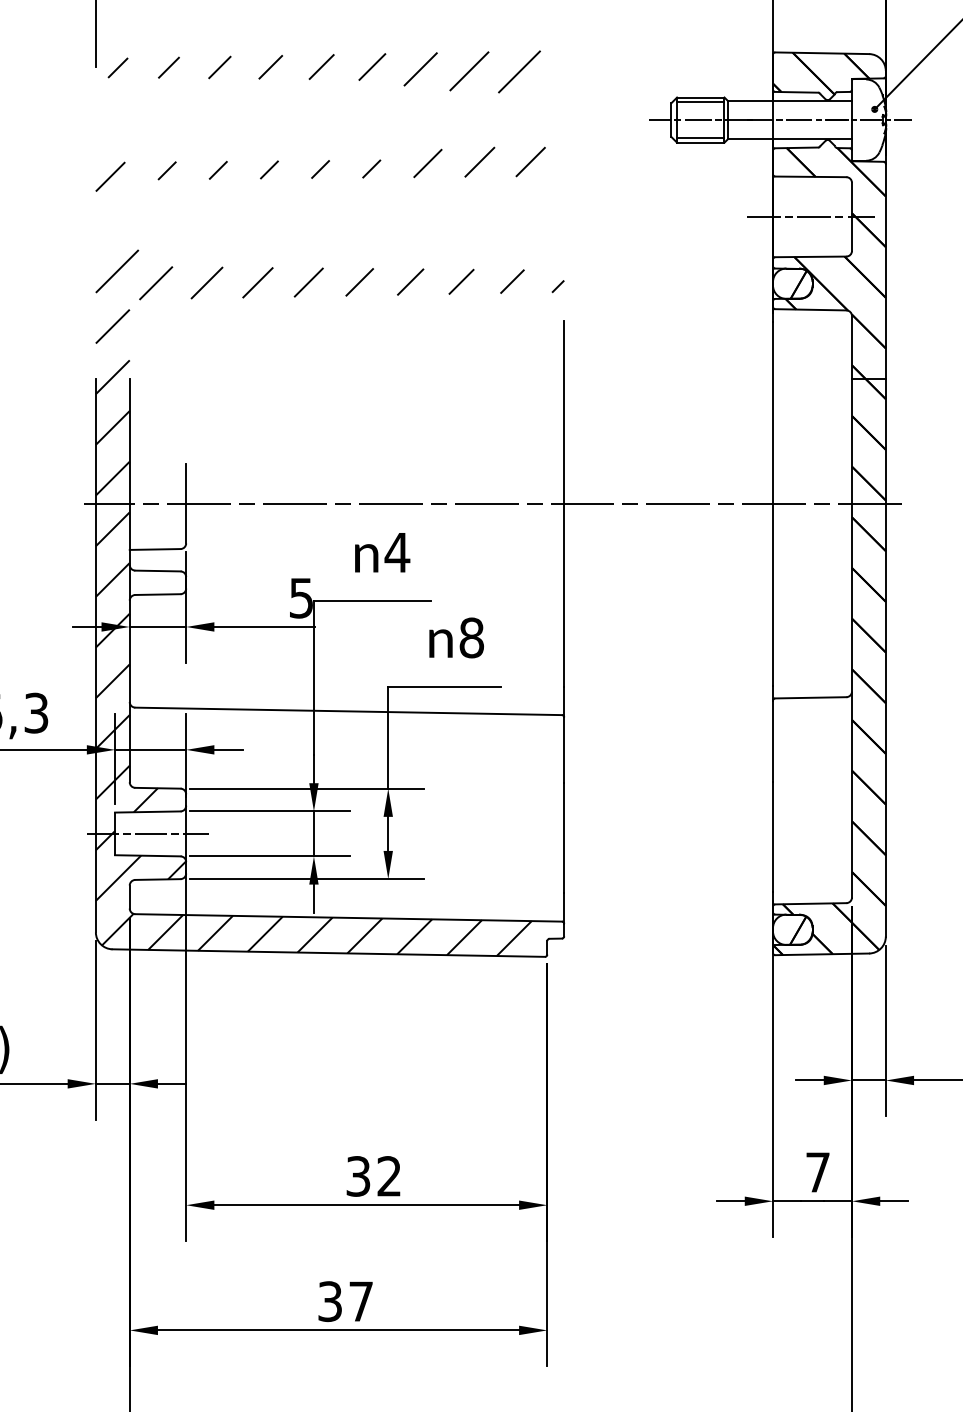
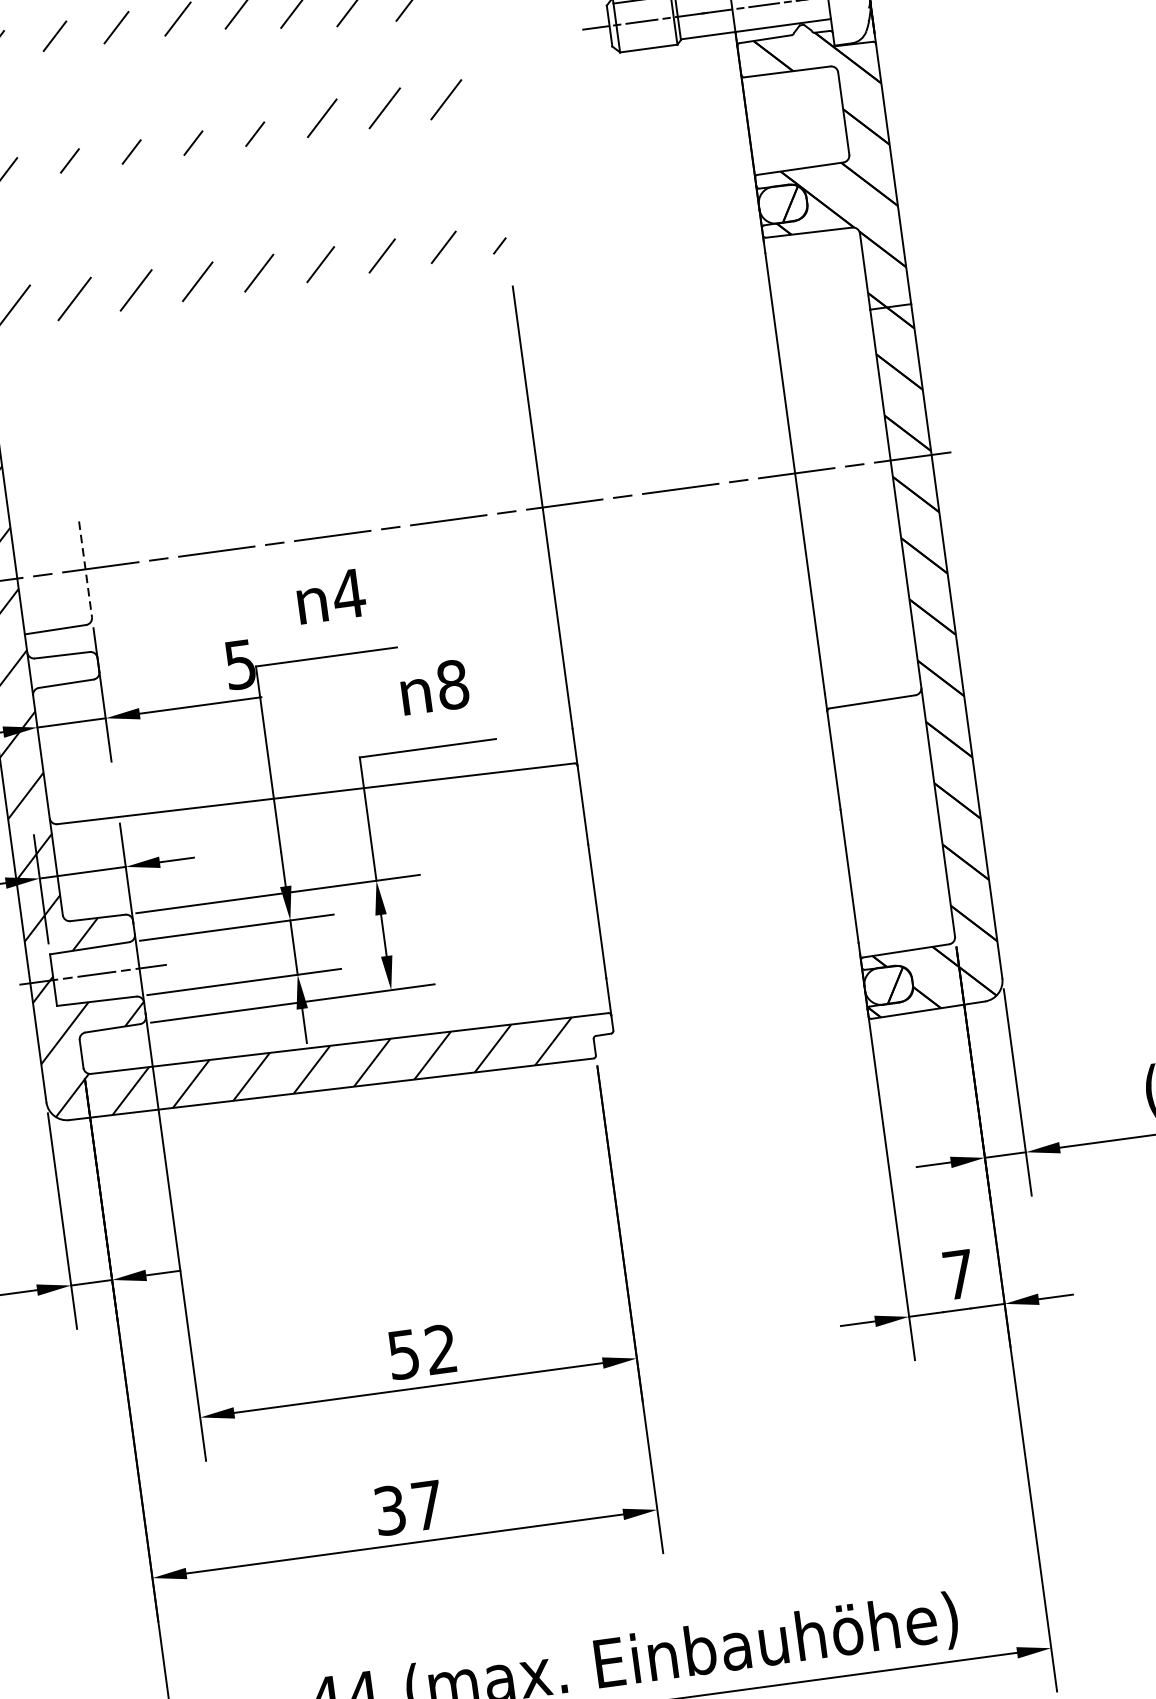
line: (700, 137) -> (647, 42), removed
line: (810, 216) -> (793, 119), removed
line: (186, 503) -> (85, 568), solid -> dashed
text: (358, 1176) -> (403, 1354), 32 -> 52

